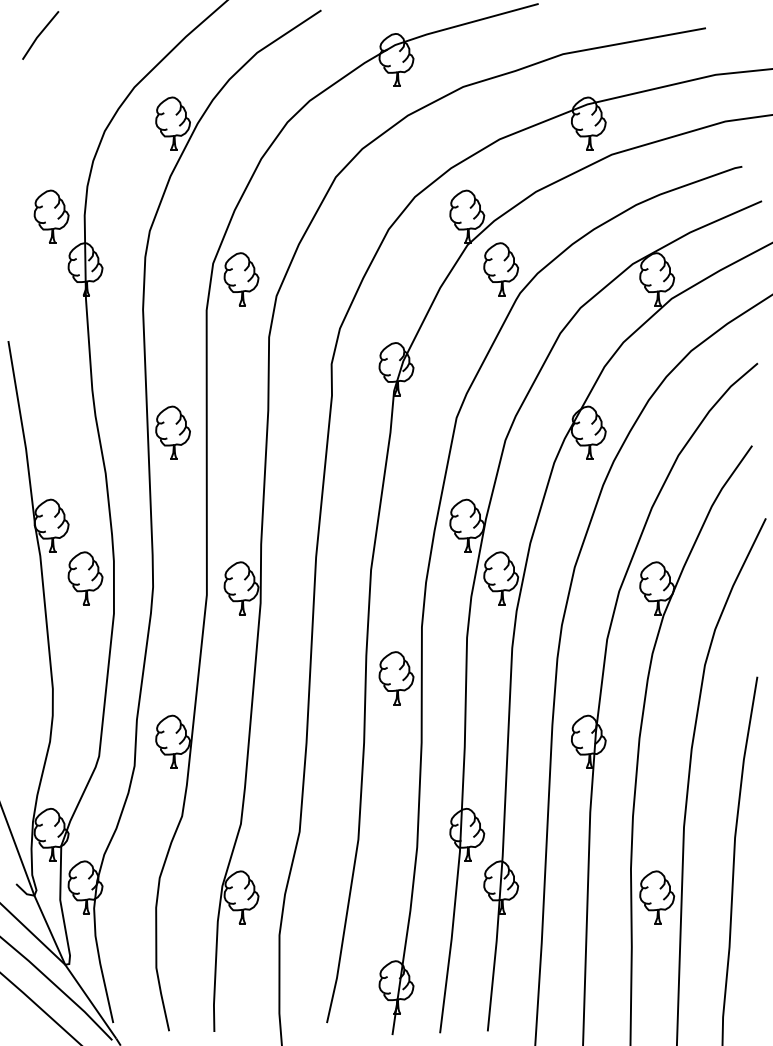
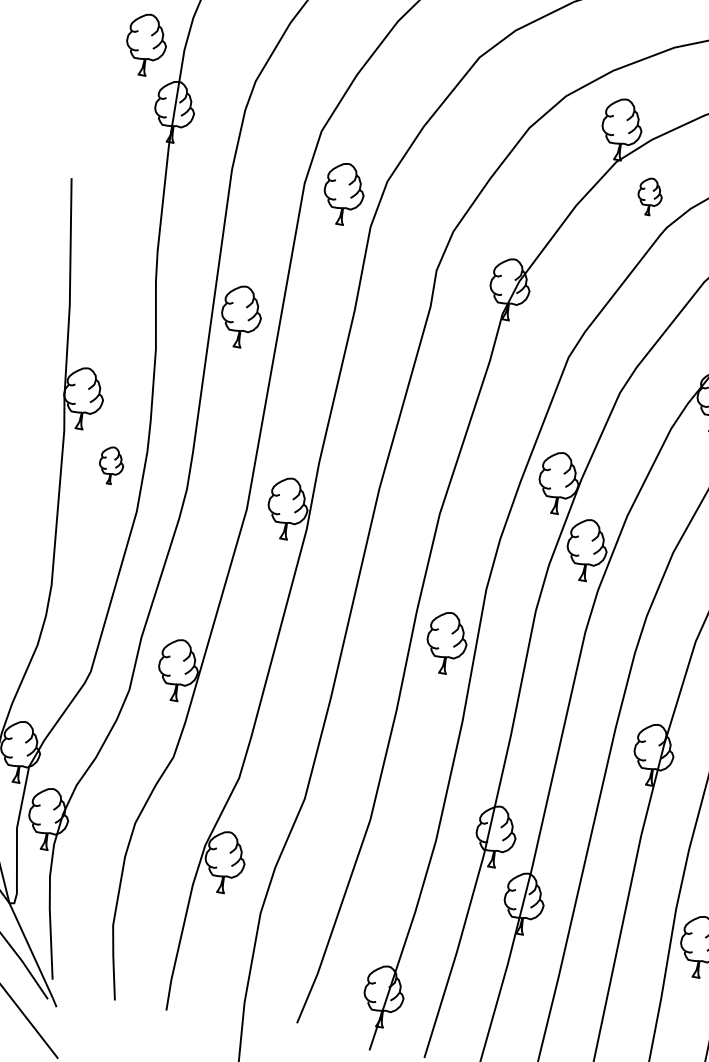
part: (501, 269) -> (650, 196), size x0.6
part: (241, 279) -> (343, 194), moved
part: (85, 578) -> (111, 465), size x0.6

